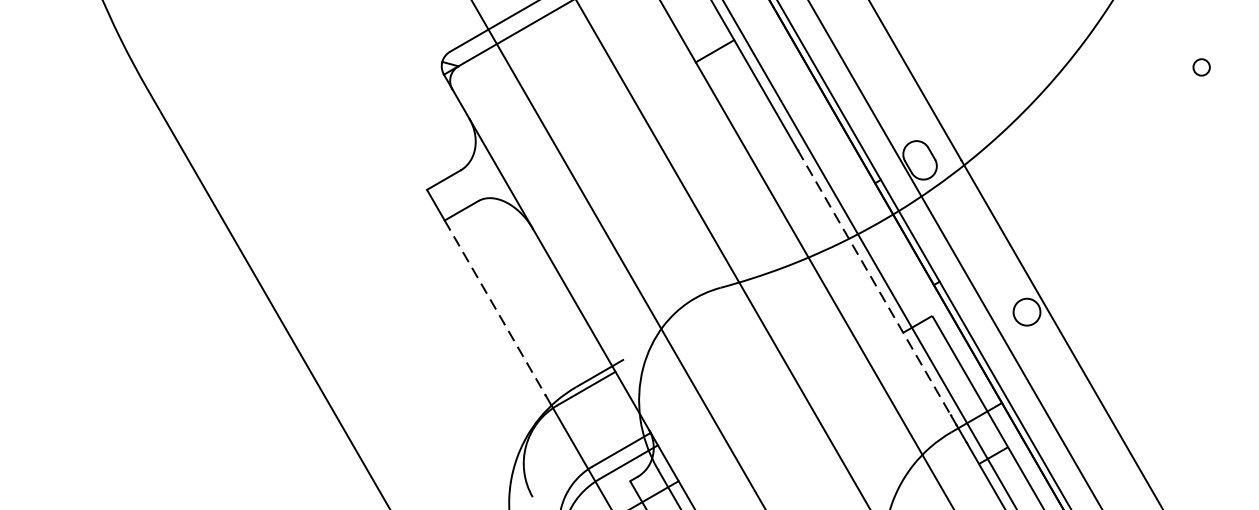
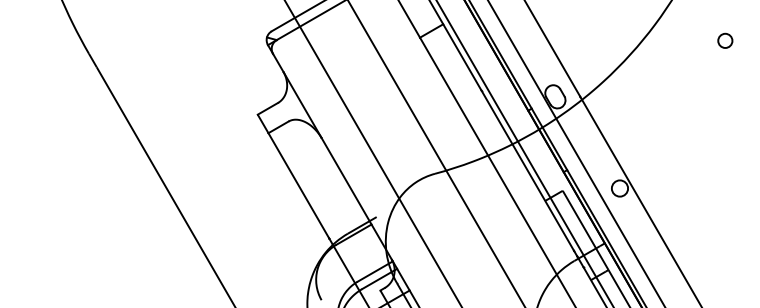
circle: (1201, 66) -> (725, 40), size x1.43
line: (875, 283) -> (528, 171), dashed -> solid
line: (494, 307) -> (298, 185), dashed -> solid

